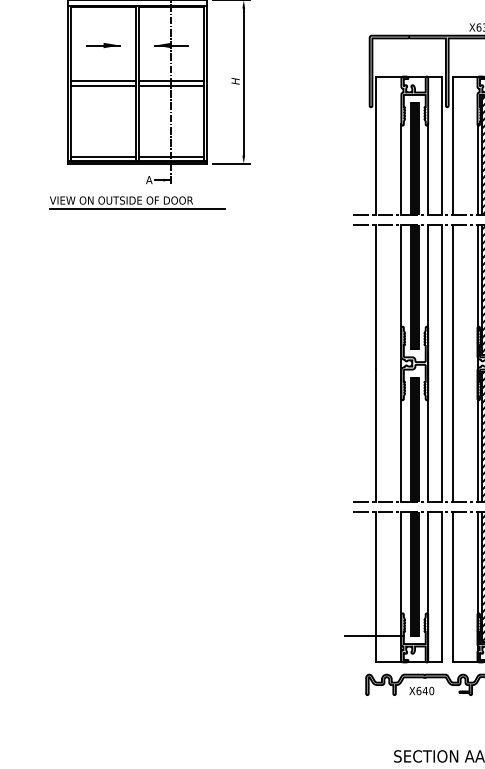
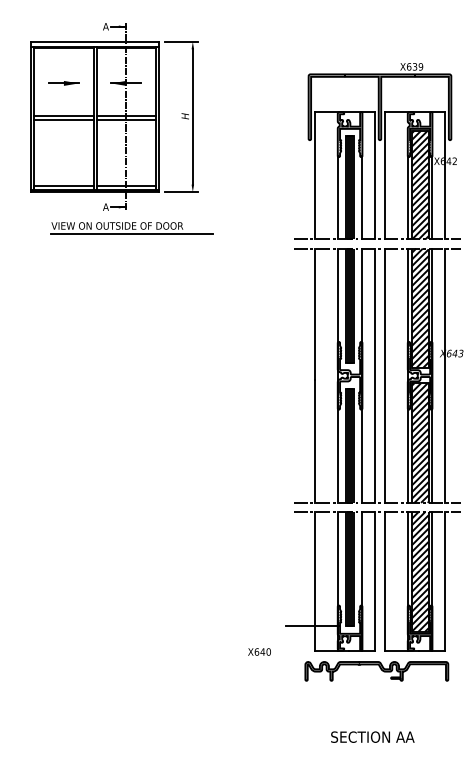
part: (136, 203) -> (131, 228), moved
text: (421, 690) -> (259, 651), moved

